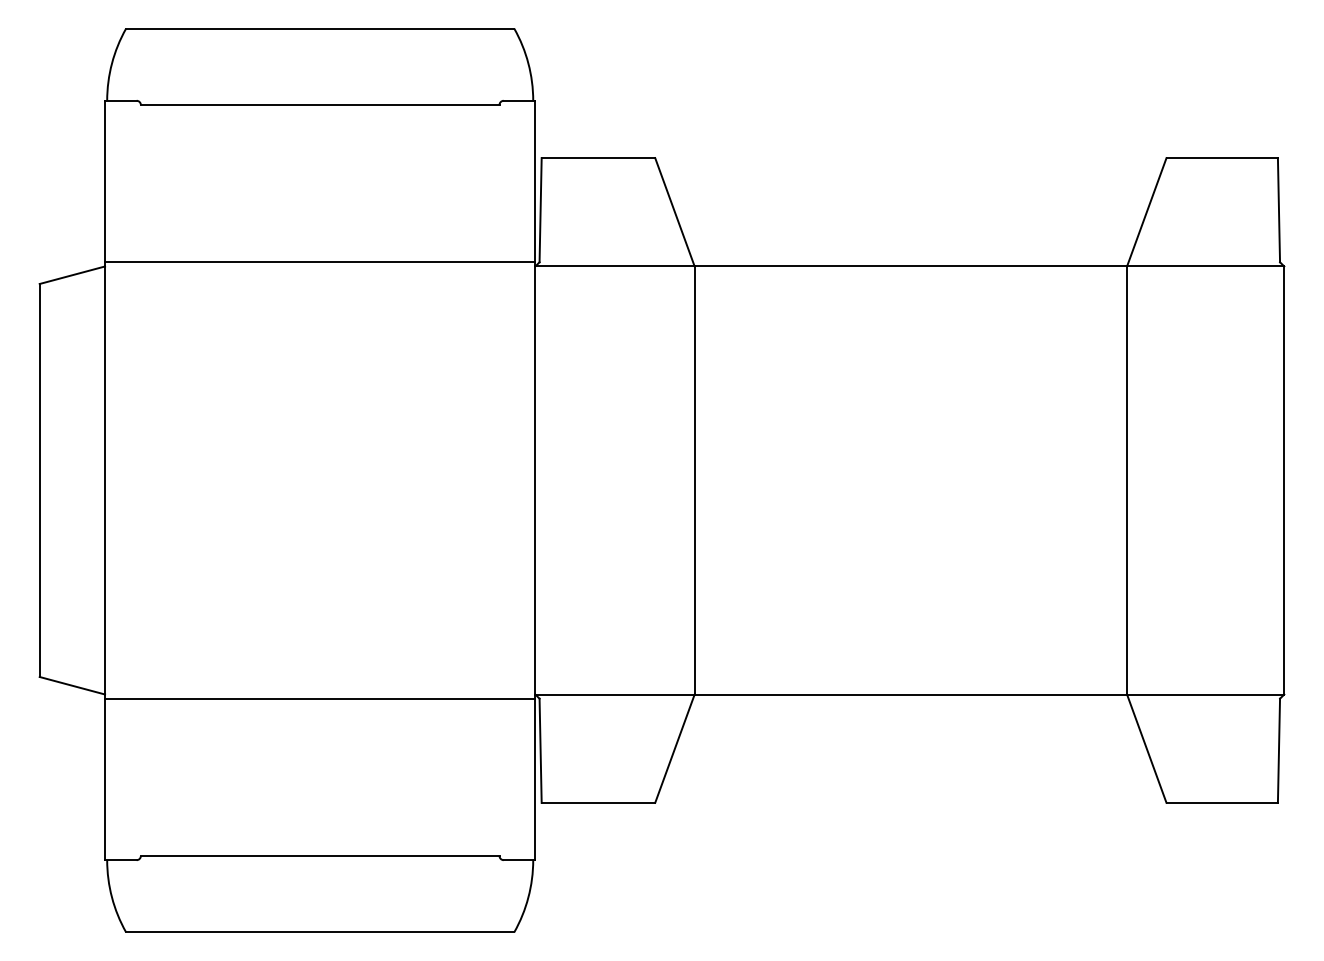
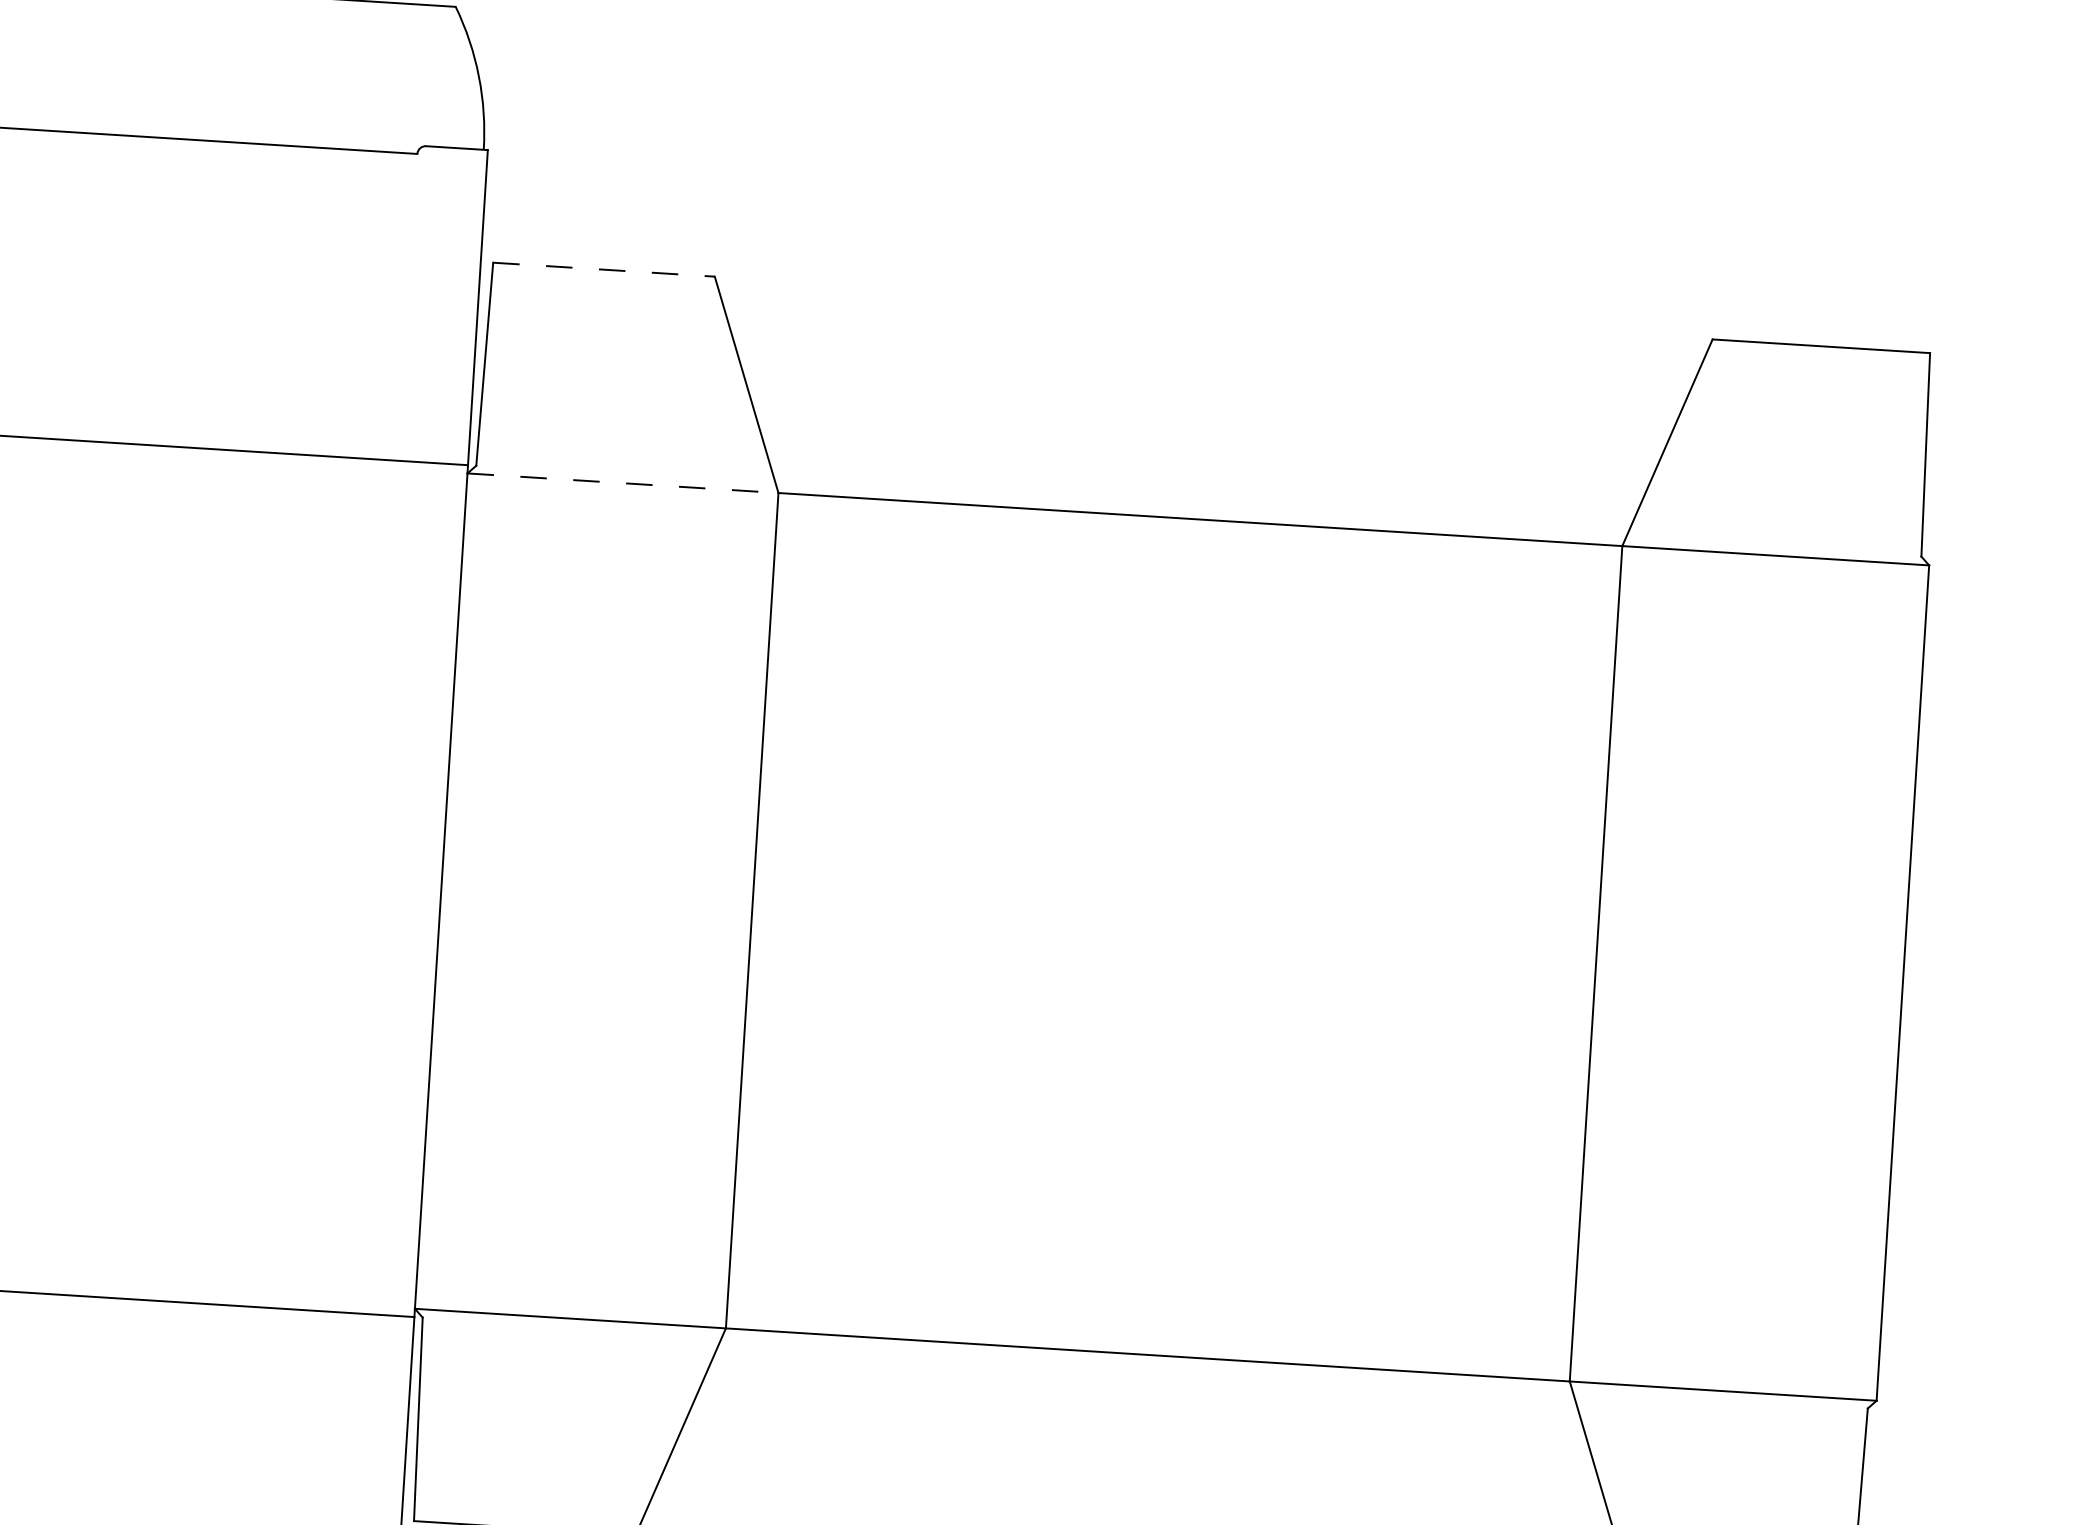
line: (598, 158) -> (604, 270), solid -> dashed
line: (615, 266) -> (623, 483), solid -> dashed

